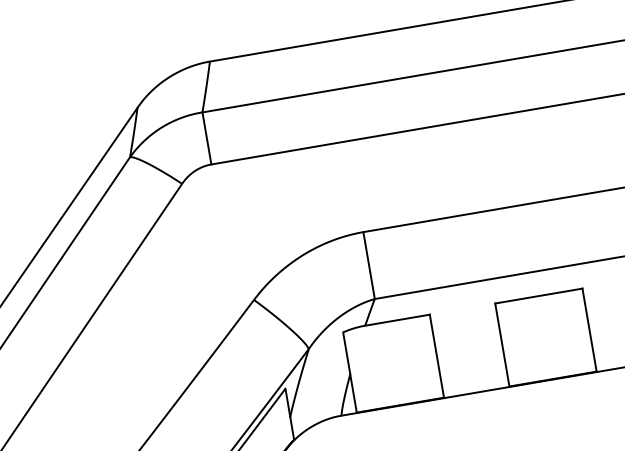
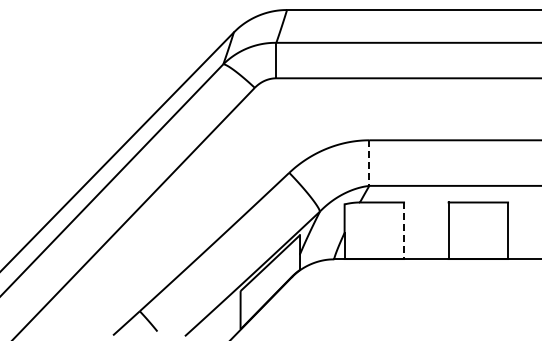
line: (369, 266) -> (369, 163), solid -> dashed
line: (437, 357) -> (404, 231), solid -> dashed

